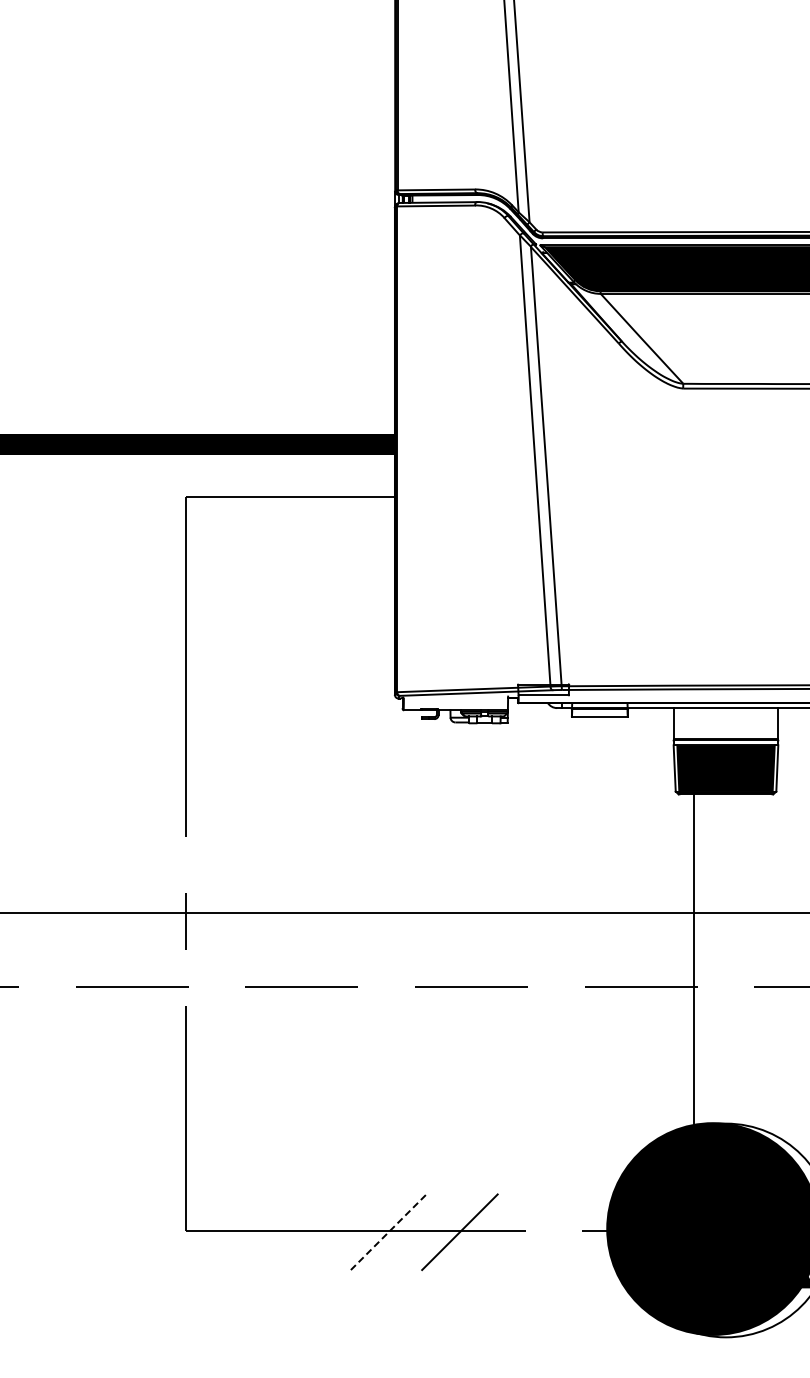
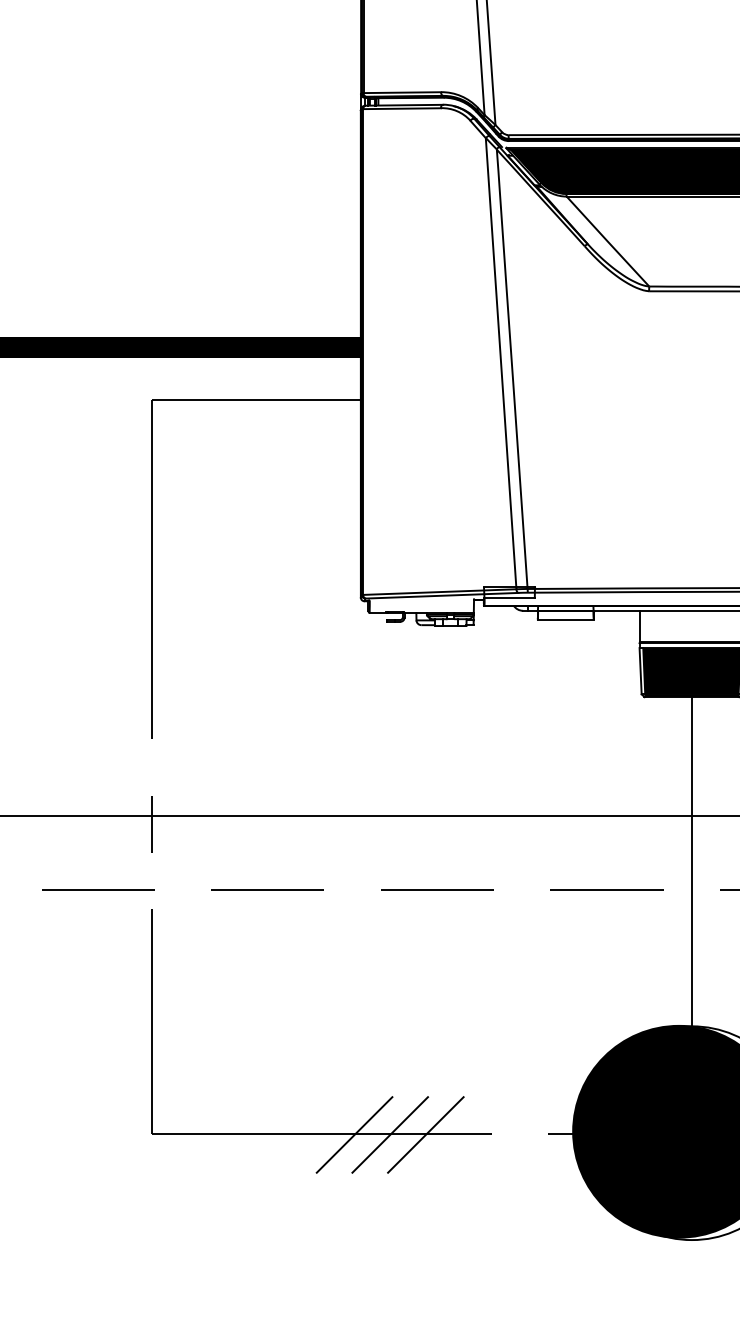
line: (694, 958) -> (692, 861), moved
line: (389, 1231) -> (355, 1134), dashed -> solid
line: (424, 1232) -> (390, 1135), added

